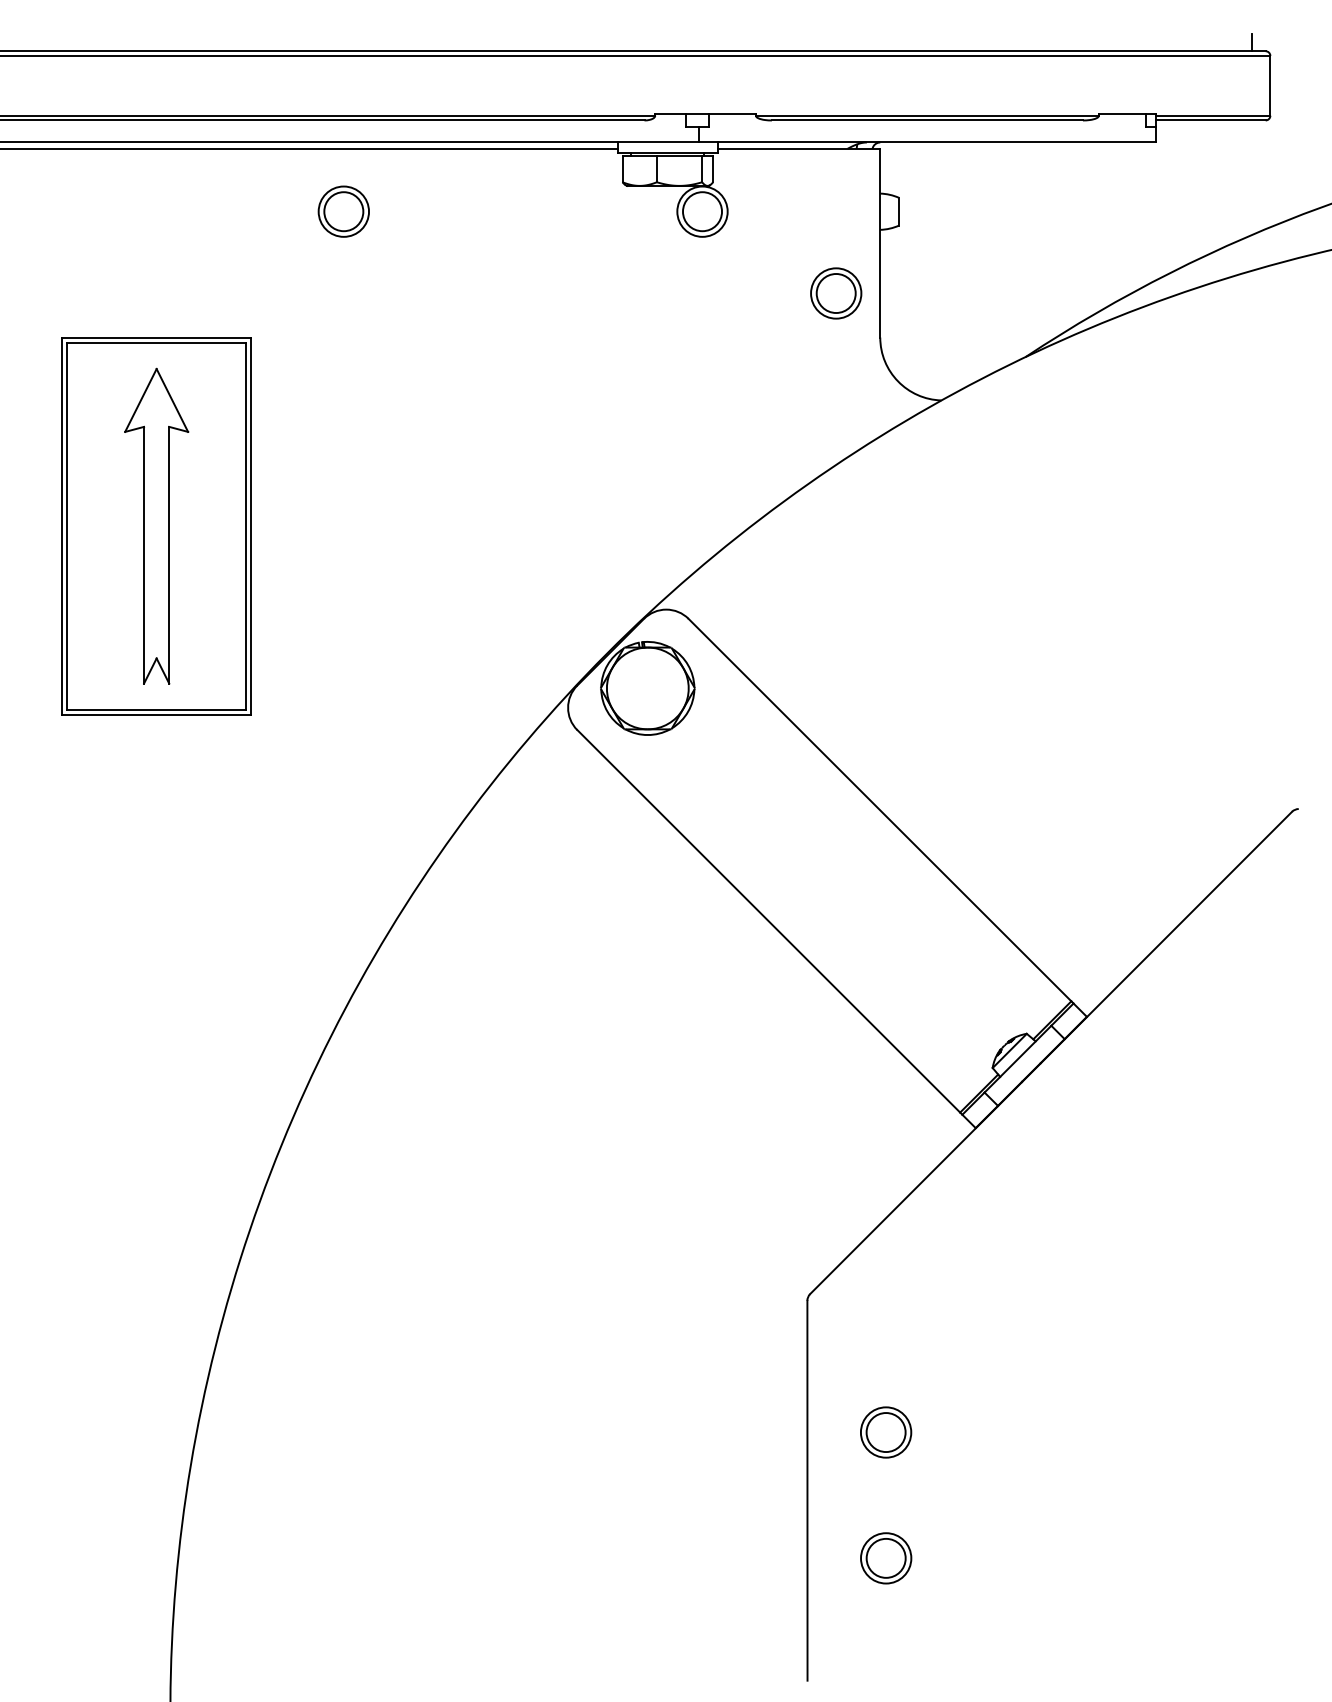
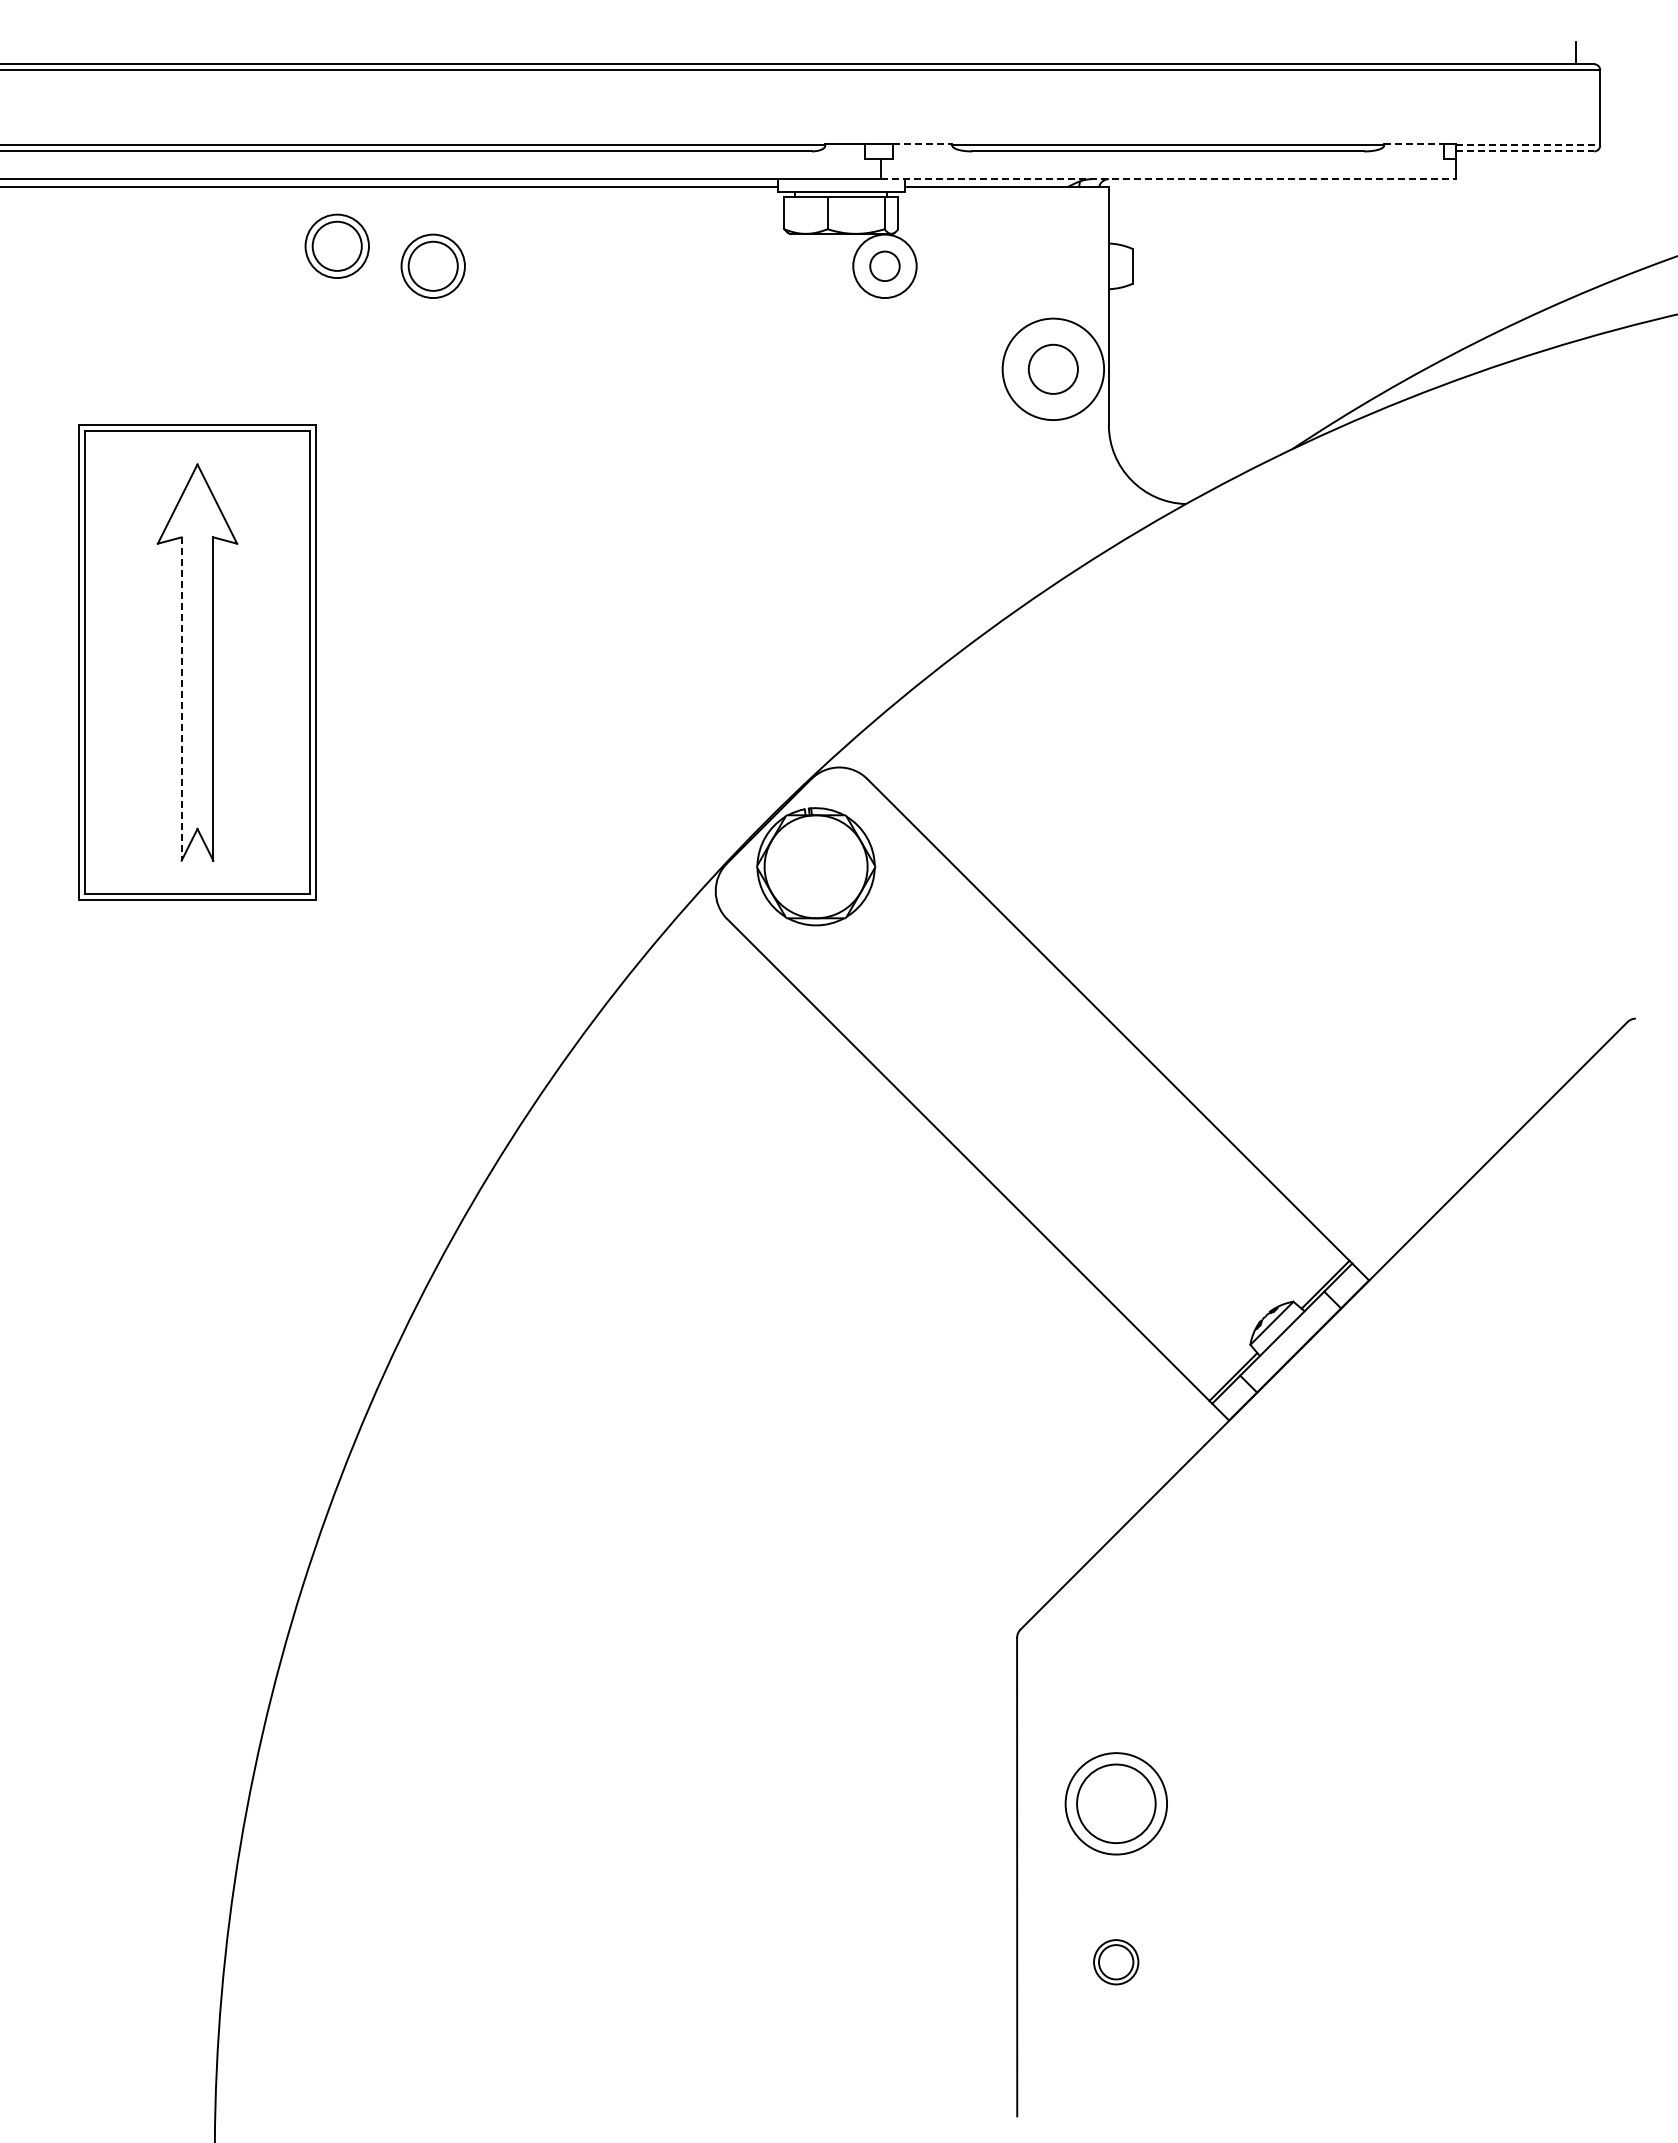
line: (732, 114) -> (922, 143), solid -> dashed
line: (1122, 114) -> (1414, 143), solid -> dashed
line: (1213, 115) -> (1528, 145), solid -> dashed
line: (1211, 120) -> (1525, 151), solid -> dashed
line: (927, 142) -> (1168, 179), solid -> dashed
part: (267, 195) -> (336, 245), added
circle: (702, 211) -> (884, 265), size x0.6
circle: (836, 293) -> (1053, 369), size x1.6
line: (143, 555) -> (181, 699), solid -> dashed
part: (885, 1432) -> (1115, 1803), size x1.6
part: (885, 1557) -> (1115, 1961), size x0.7

